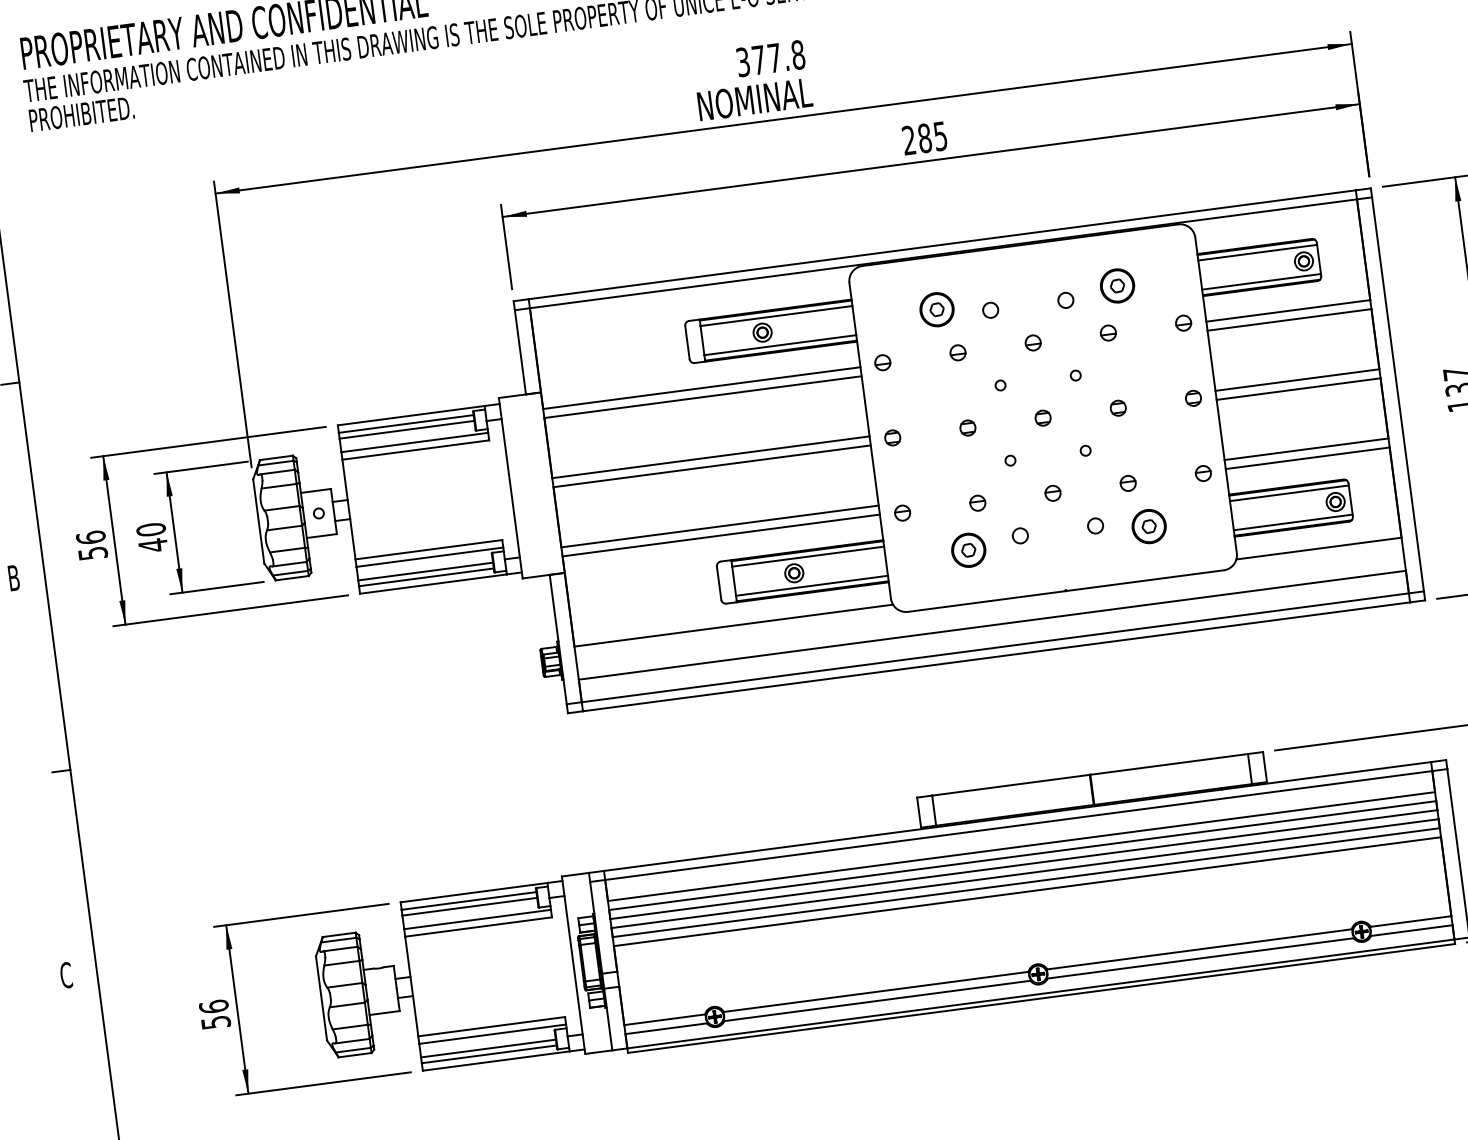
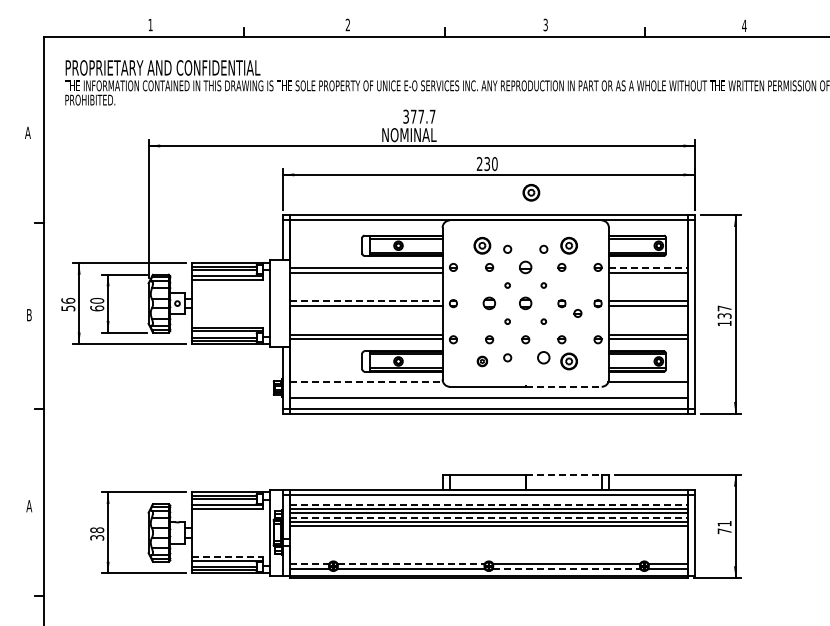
text: (797, 54) -> (432, 116), 377.8 -> 377.7
text: (931, 138) -> (490, 164), 285 -> 230
part: (1024, 185) -> (531, 192), added
line: (1288, 311) -> (648, 268), solid -> dashed
part: (1032, 343) -> (525, 267), size x1.6
part: (1042, 417) -> (525, 303), size x1.6
part: (1153, 424) -> (577, 313), added
part: (967, 427) -> (489, 303), size x1.6
line: (711, 457) -> (366, 301), solid -> dashed
circle: (1094, 525) -> (543, 357), size x1.6
text: (153, 545) -> (97, 308), 40 -> 60
part: (968, 550) -> (482, 361), size x0.6
line: (1144, 580) -> (563, 386), solid -> dashed
line: (733, 625) -> (366, 382), solid -> dashed
line: (1168, 765) -> (563, 475), solid -> dashed
line: (1020, 846) -> (488, 504), solid -> dashed
line: (1024, 873) -> (488, 517), solid -> dashed
line: (1200, 957) -> (566, 568), solid -> dashed
text: (66, 975) -> (29, 506), C -> A
line: (876, 991) -> (411, 564), solid -> dashed
text: (213, 1013) -> (96, 533), 56 -> 38
line: (664, 1019) -> (309, 564), solid -> dashed
line: (492, 1025) -> (227, 556), solid -> dashed

